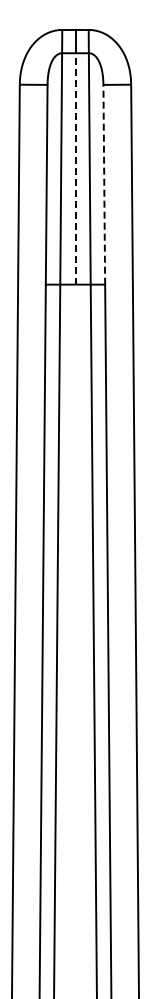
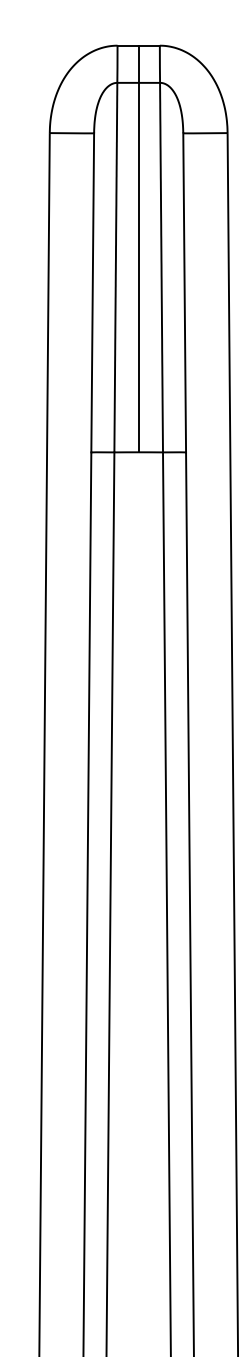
line: (75, 168) -> (138, 266), dashed -> solid
line: (104, 184) -> (185, 292), dashed -> solid

